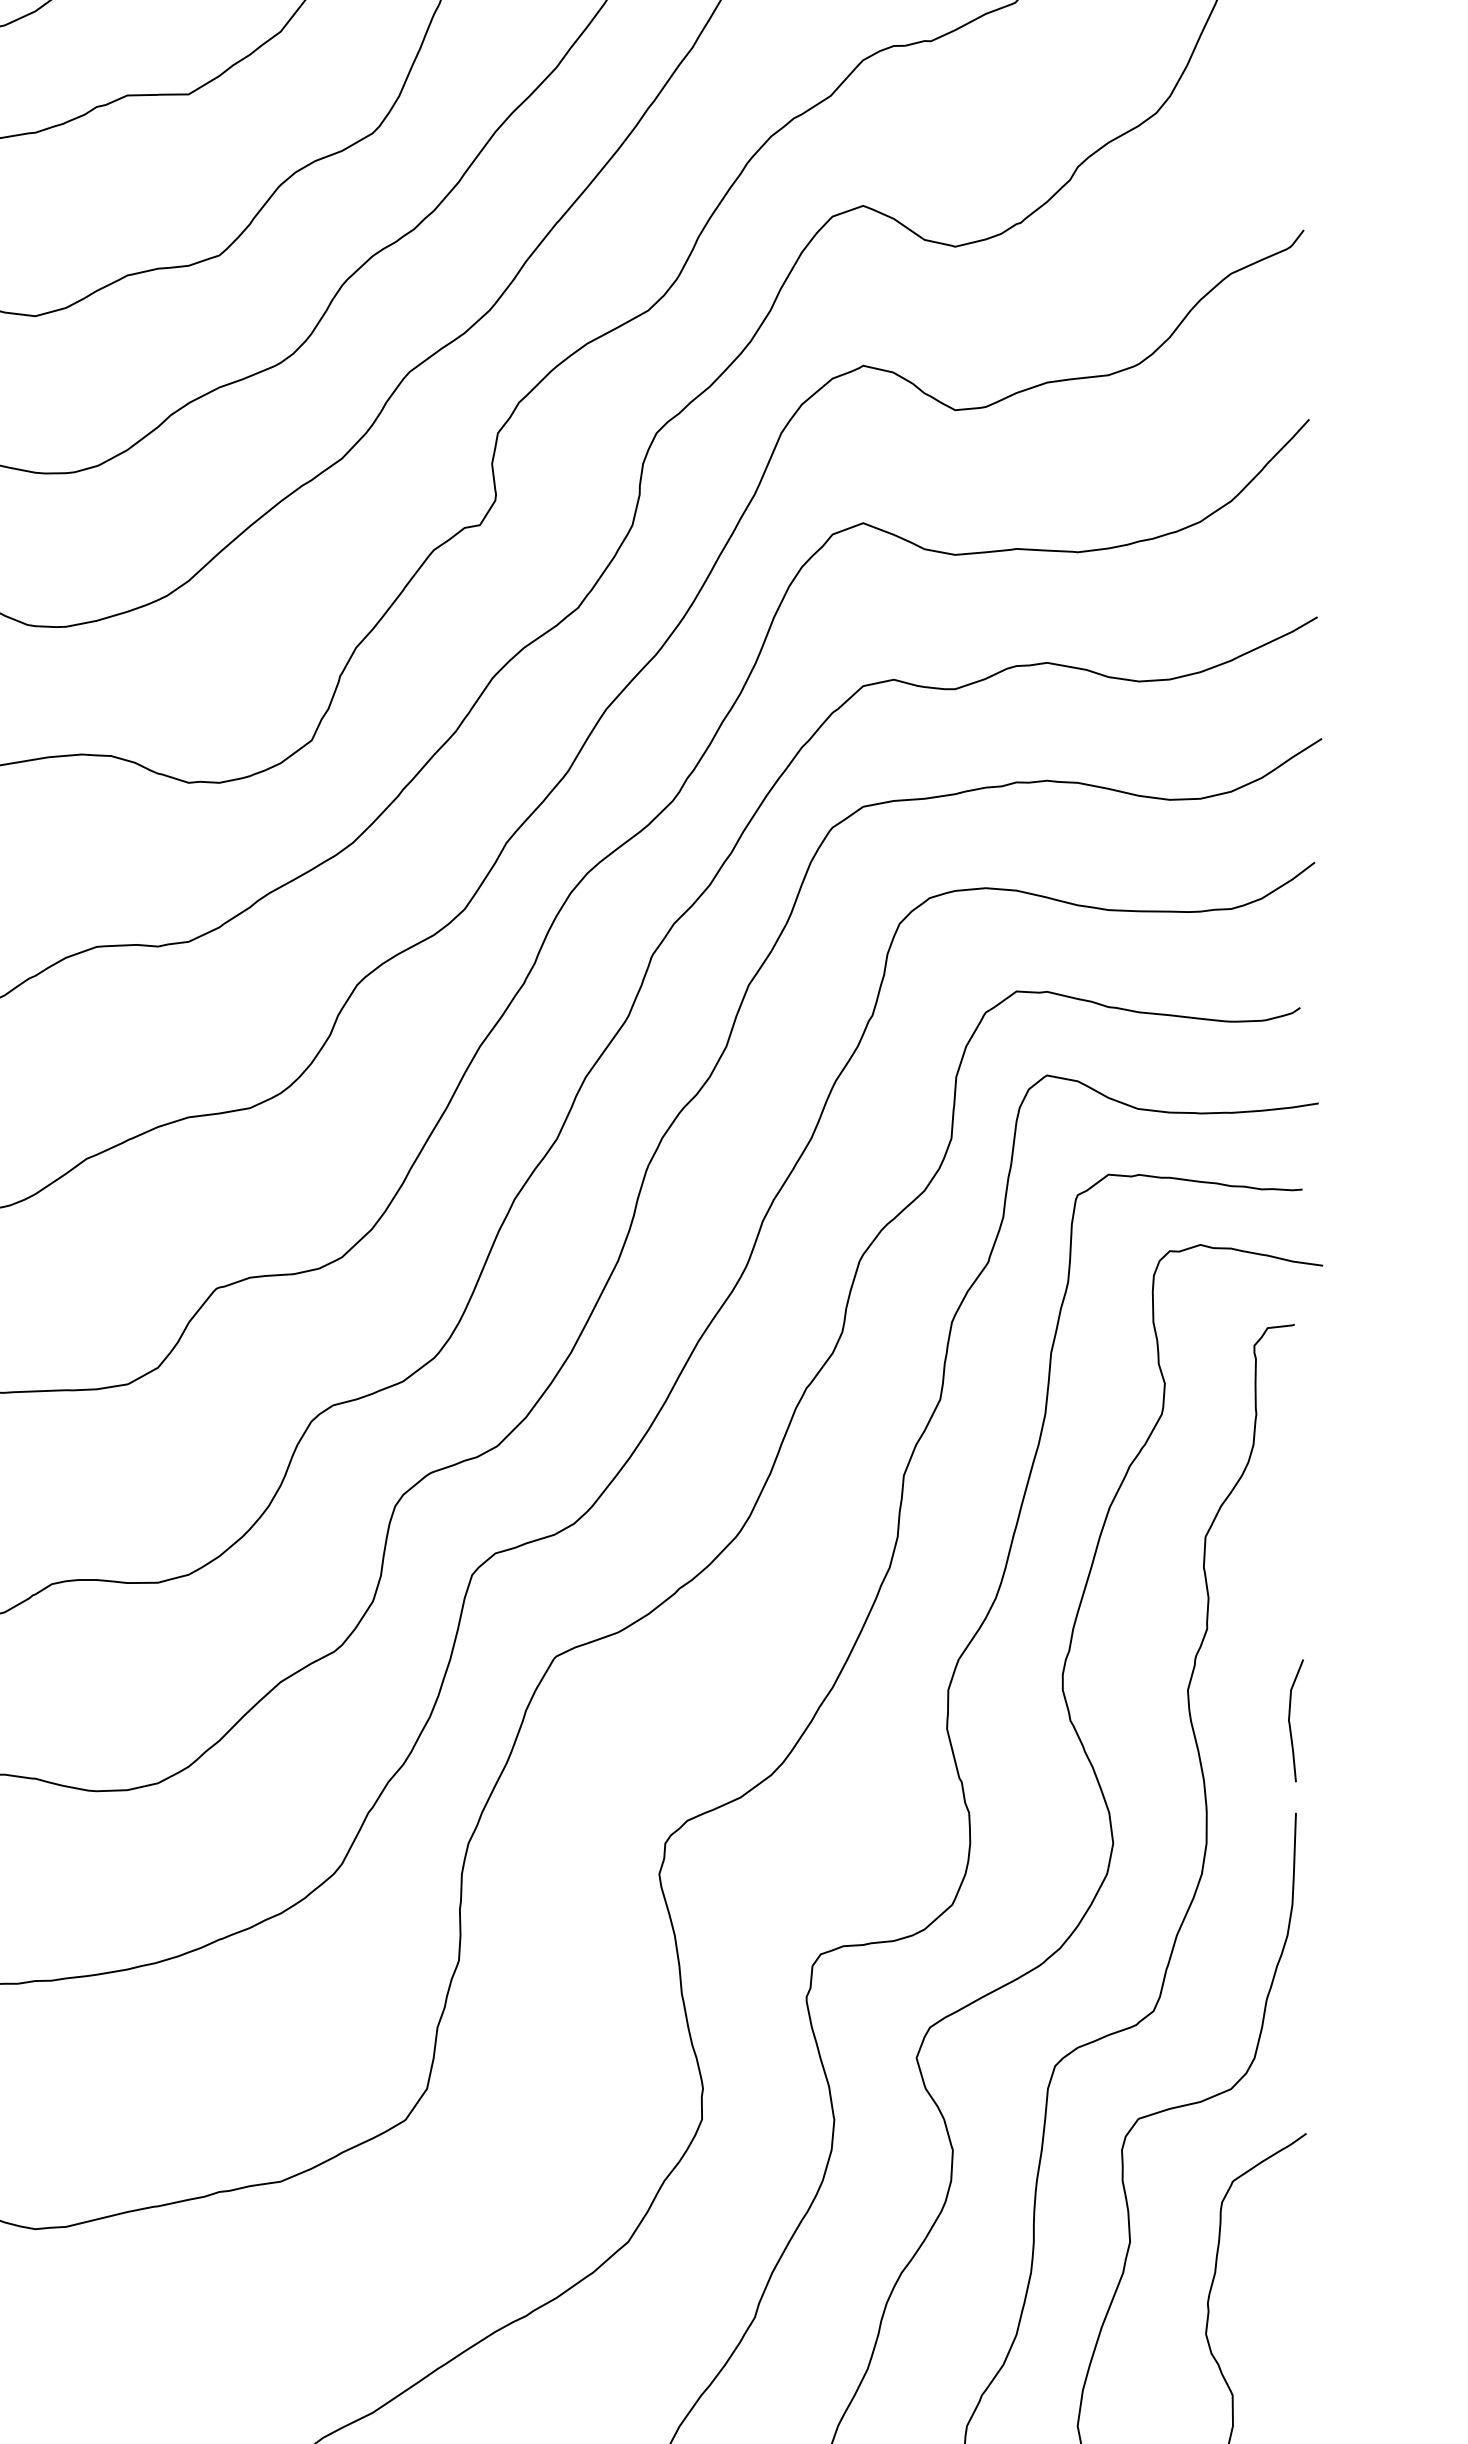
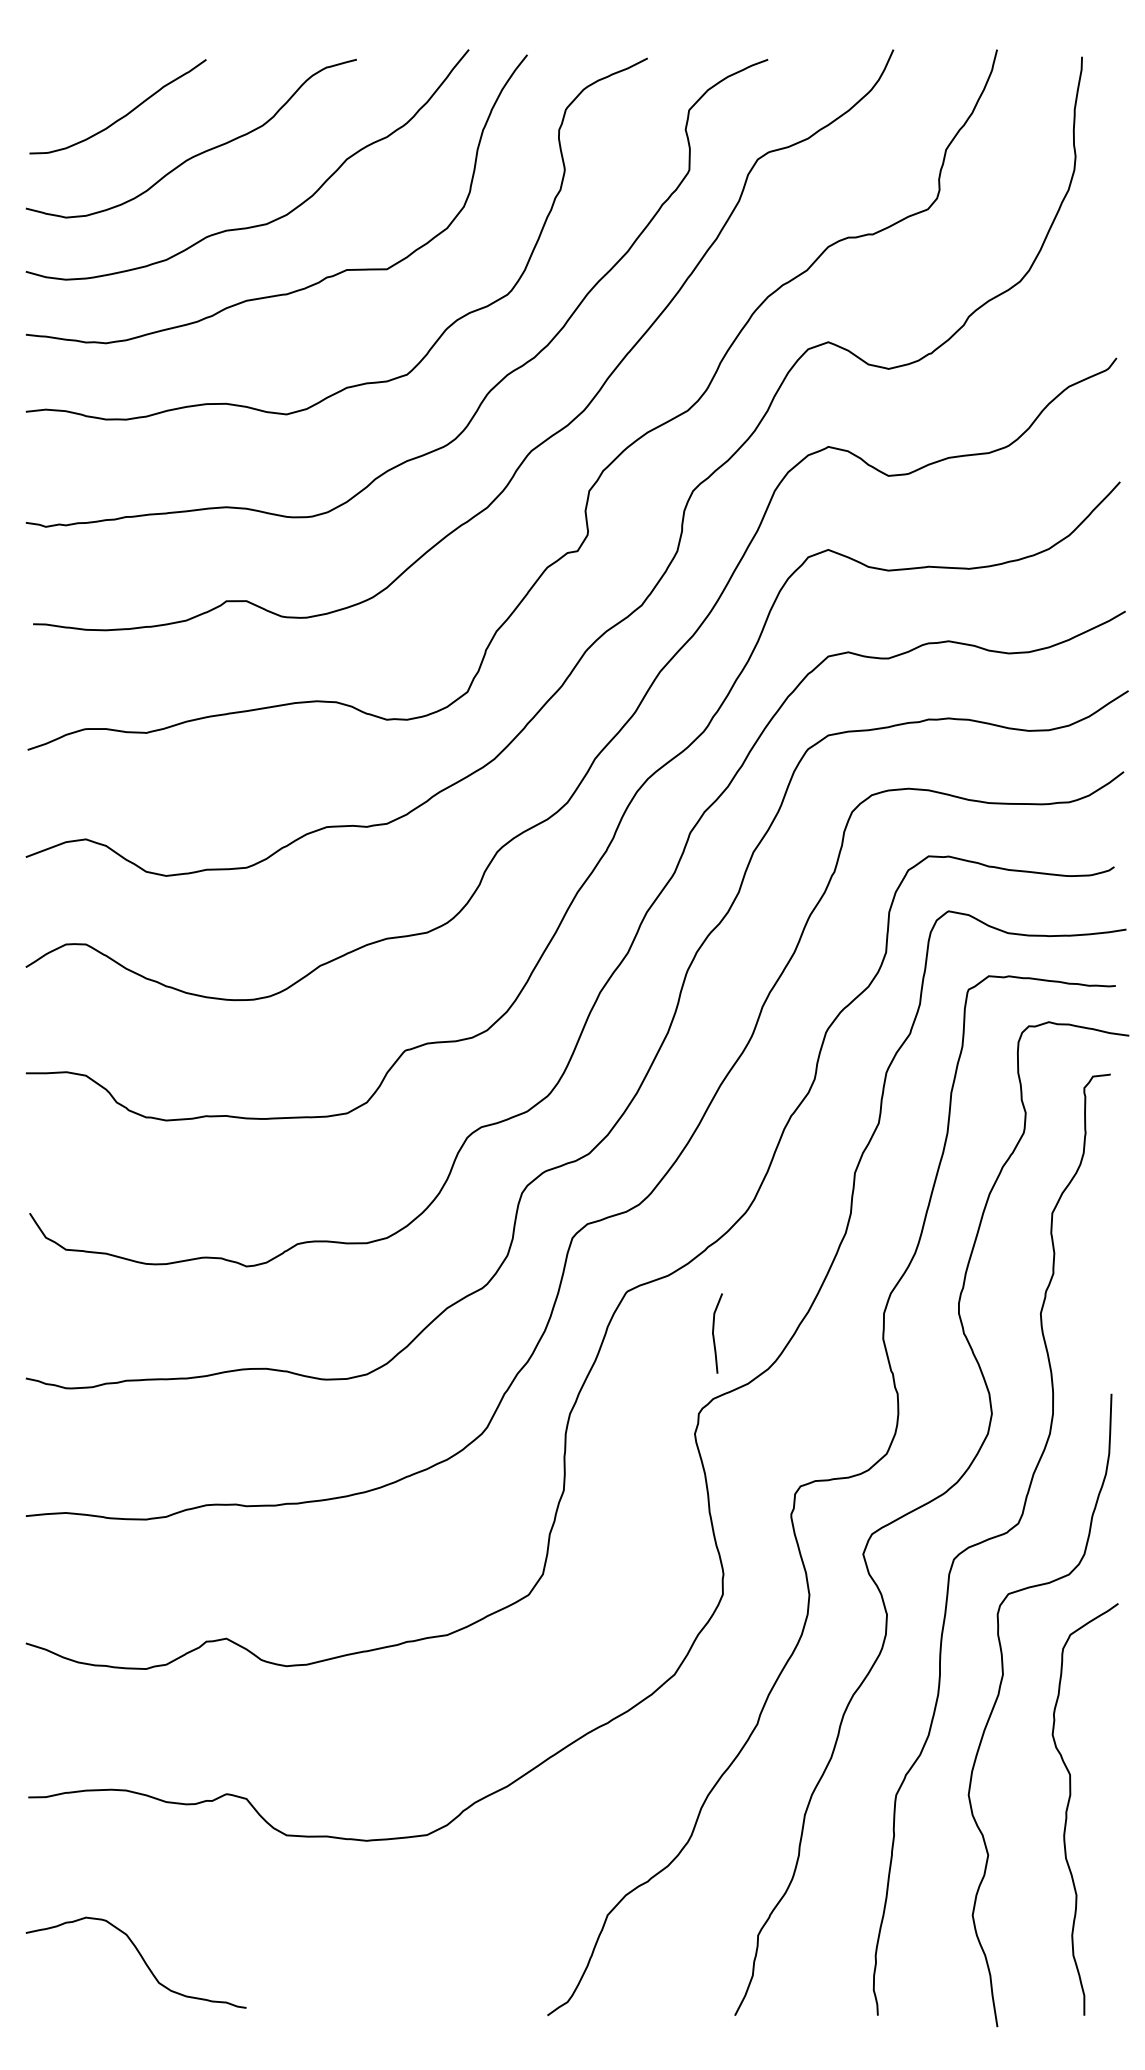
curve: (1291, 1723) -> (714, 1335), moved

